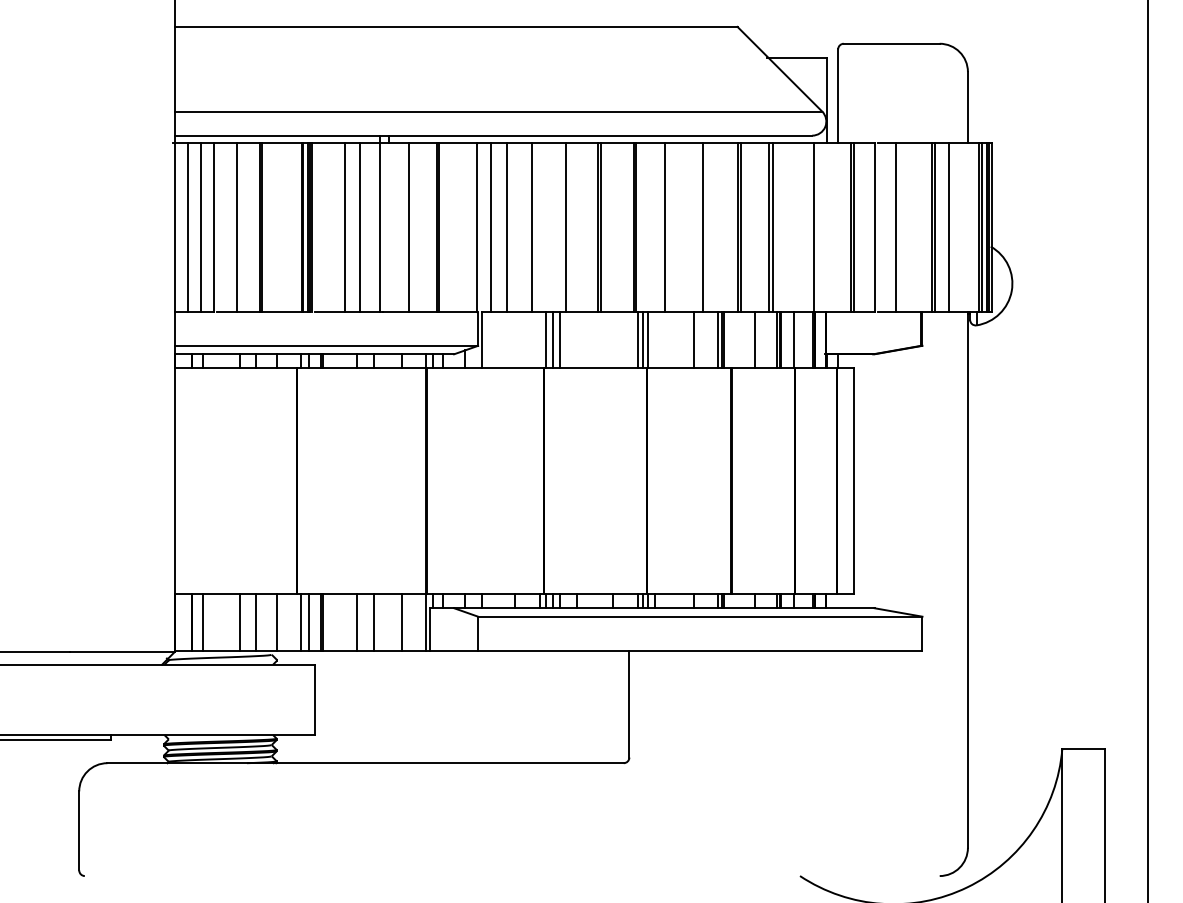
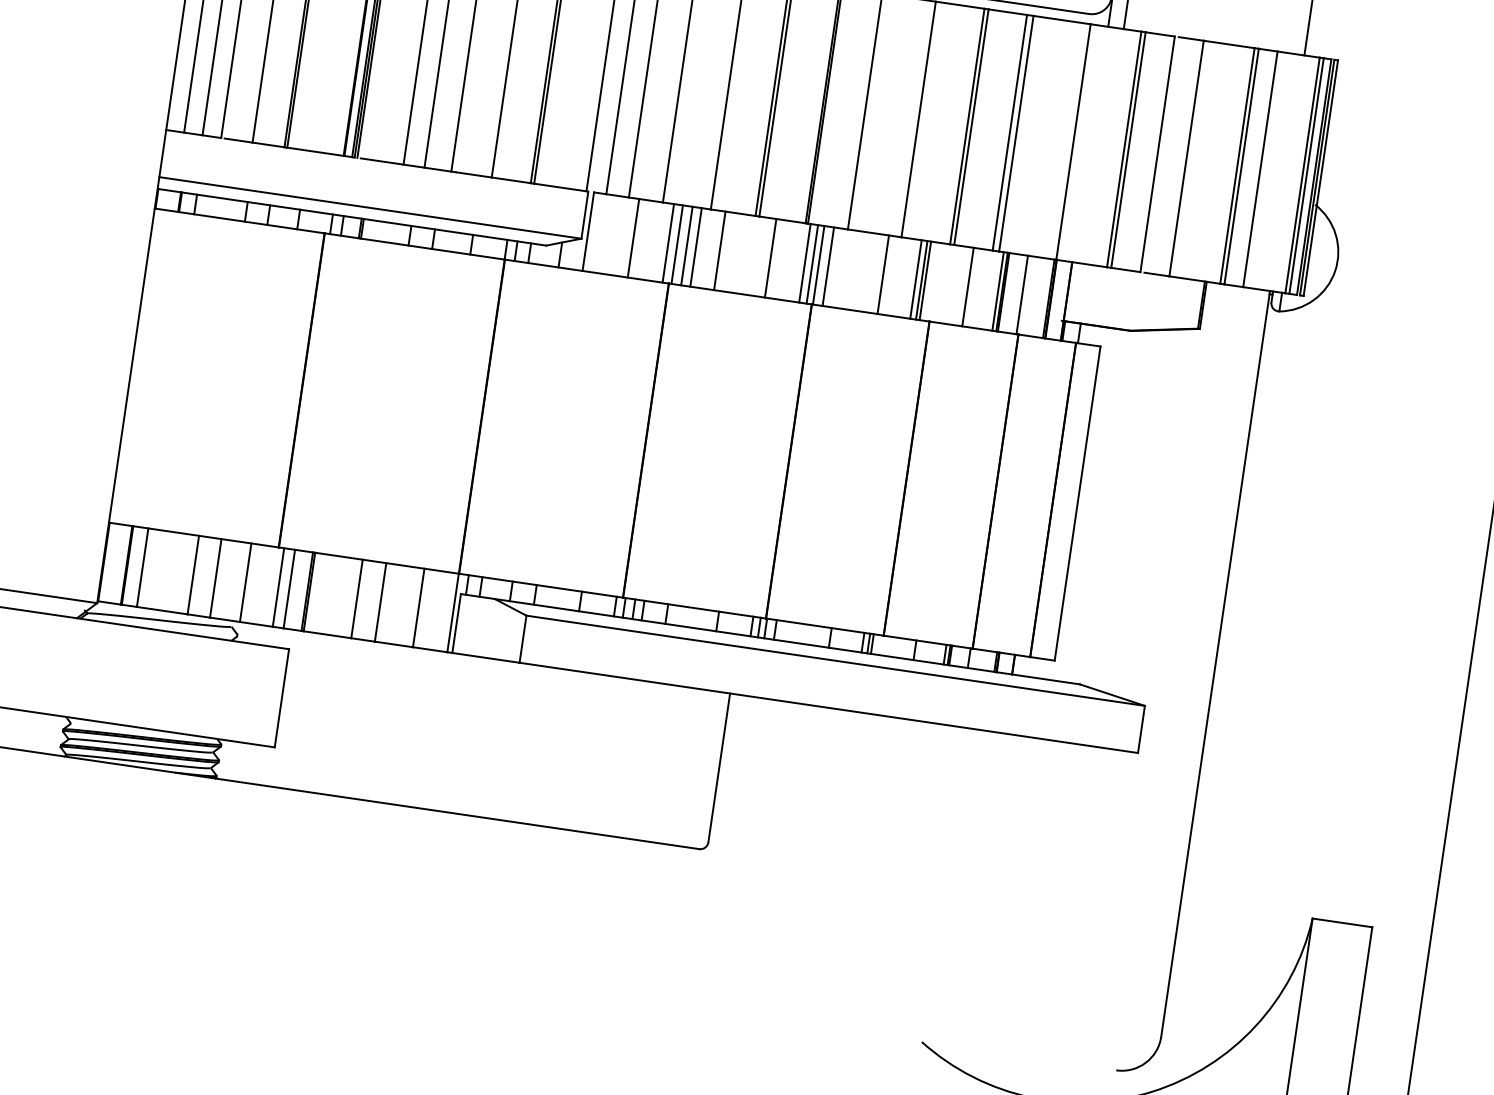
line: (514, 339) -> (633, 237), added
line: (539, 339) -> (668, 242), added
line: (576, 339) -> (719, 249), added
line: (613, 339) -> (771, 257), added
line: (654, 339) -> (828, 265), added

